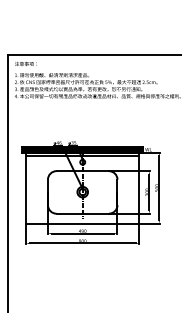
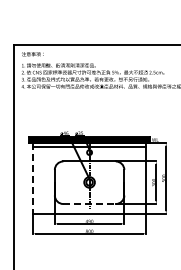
line: (26, 188) -> (33, 178), solid -> dashed
line: (83, 213) -> (90, 203), solid -> dashed

